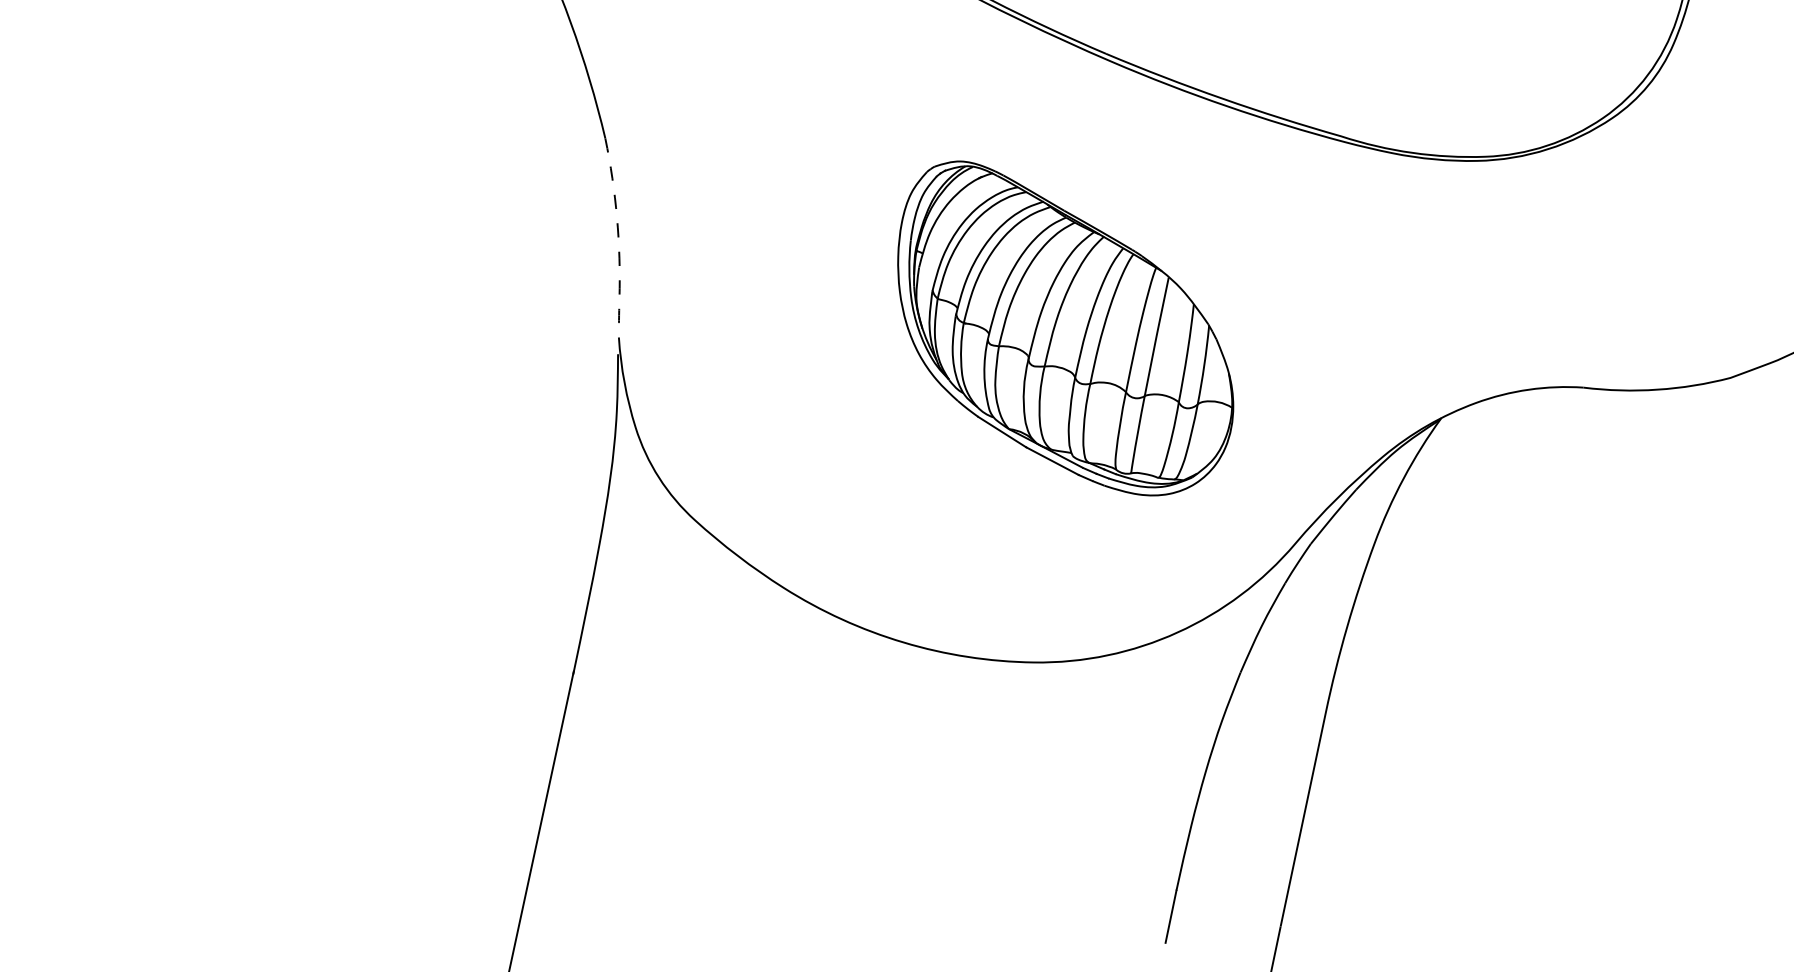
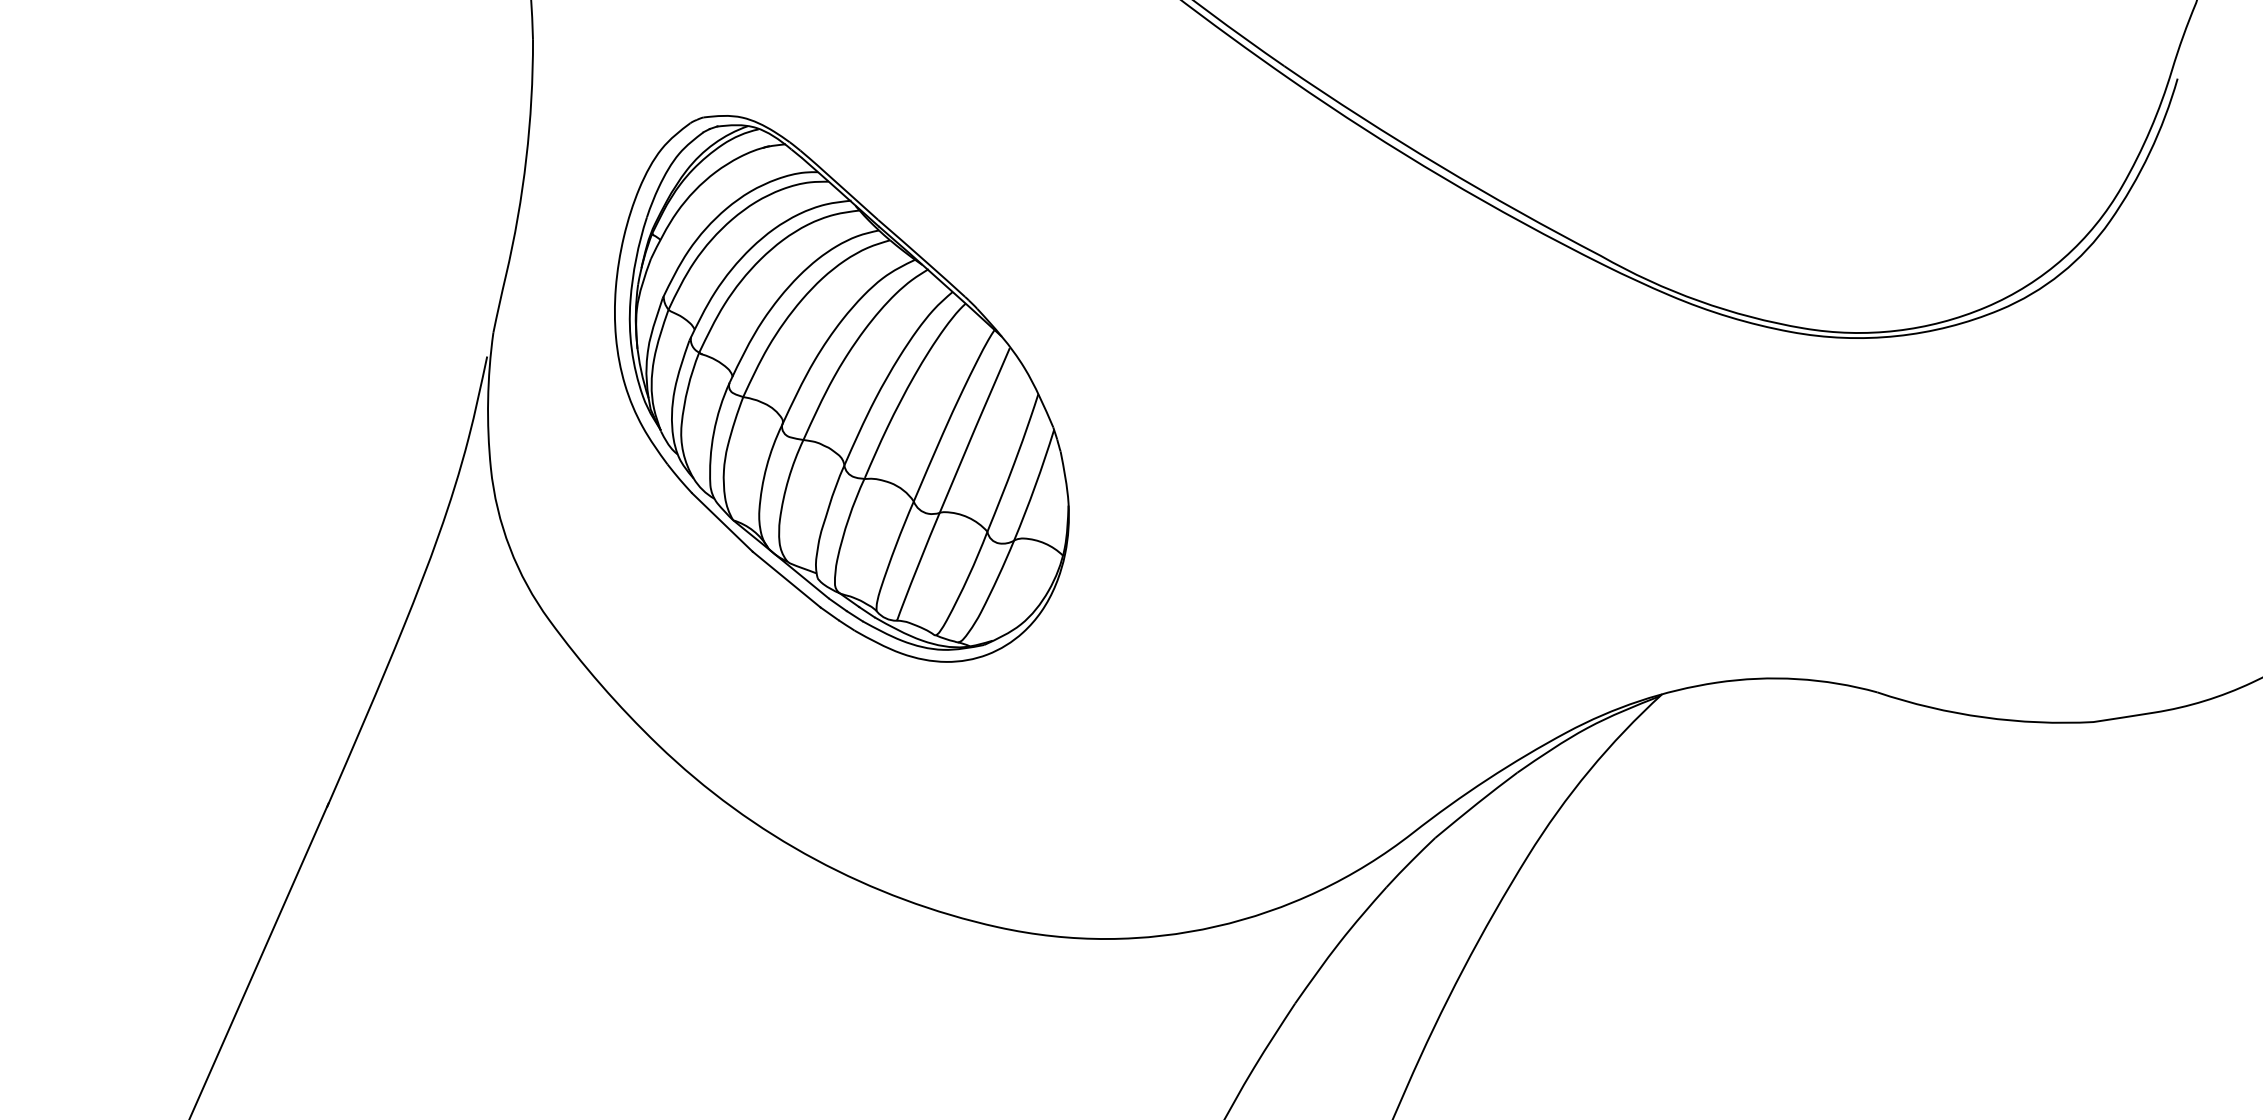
line: (618, 237) -> (522, 187), dashed -> solid
part: (1065, 328) -> (844, 391), moved

